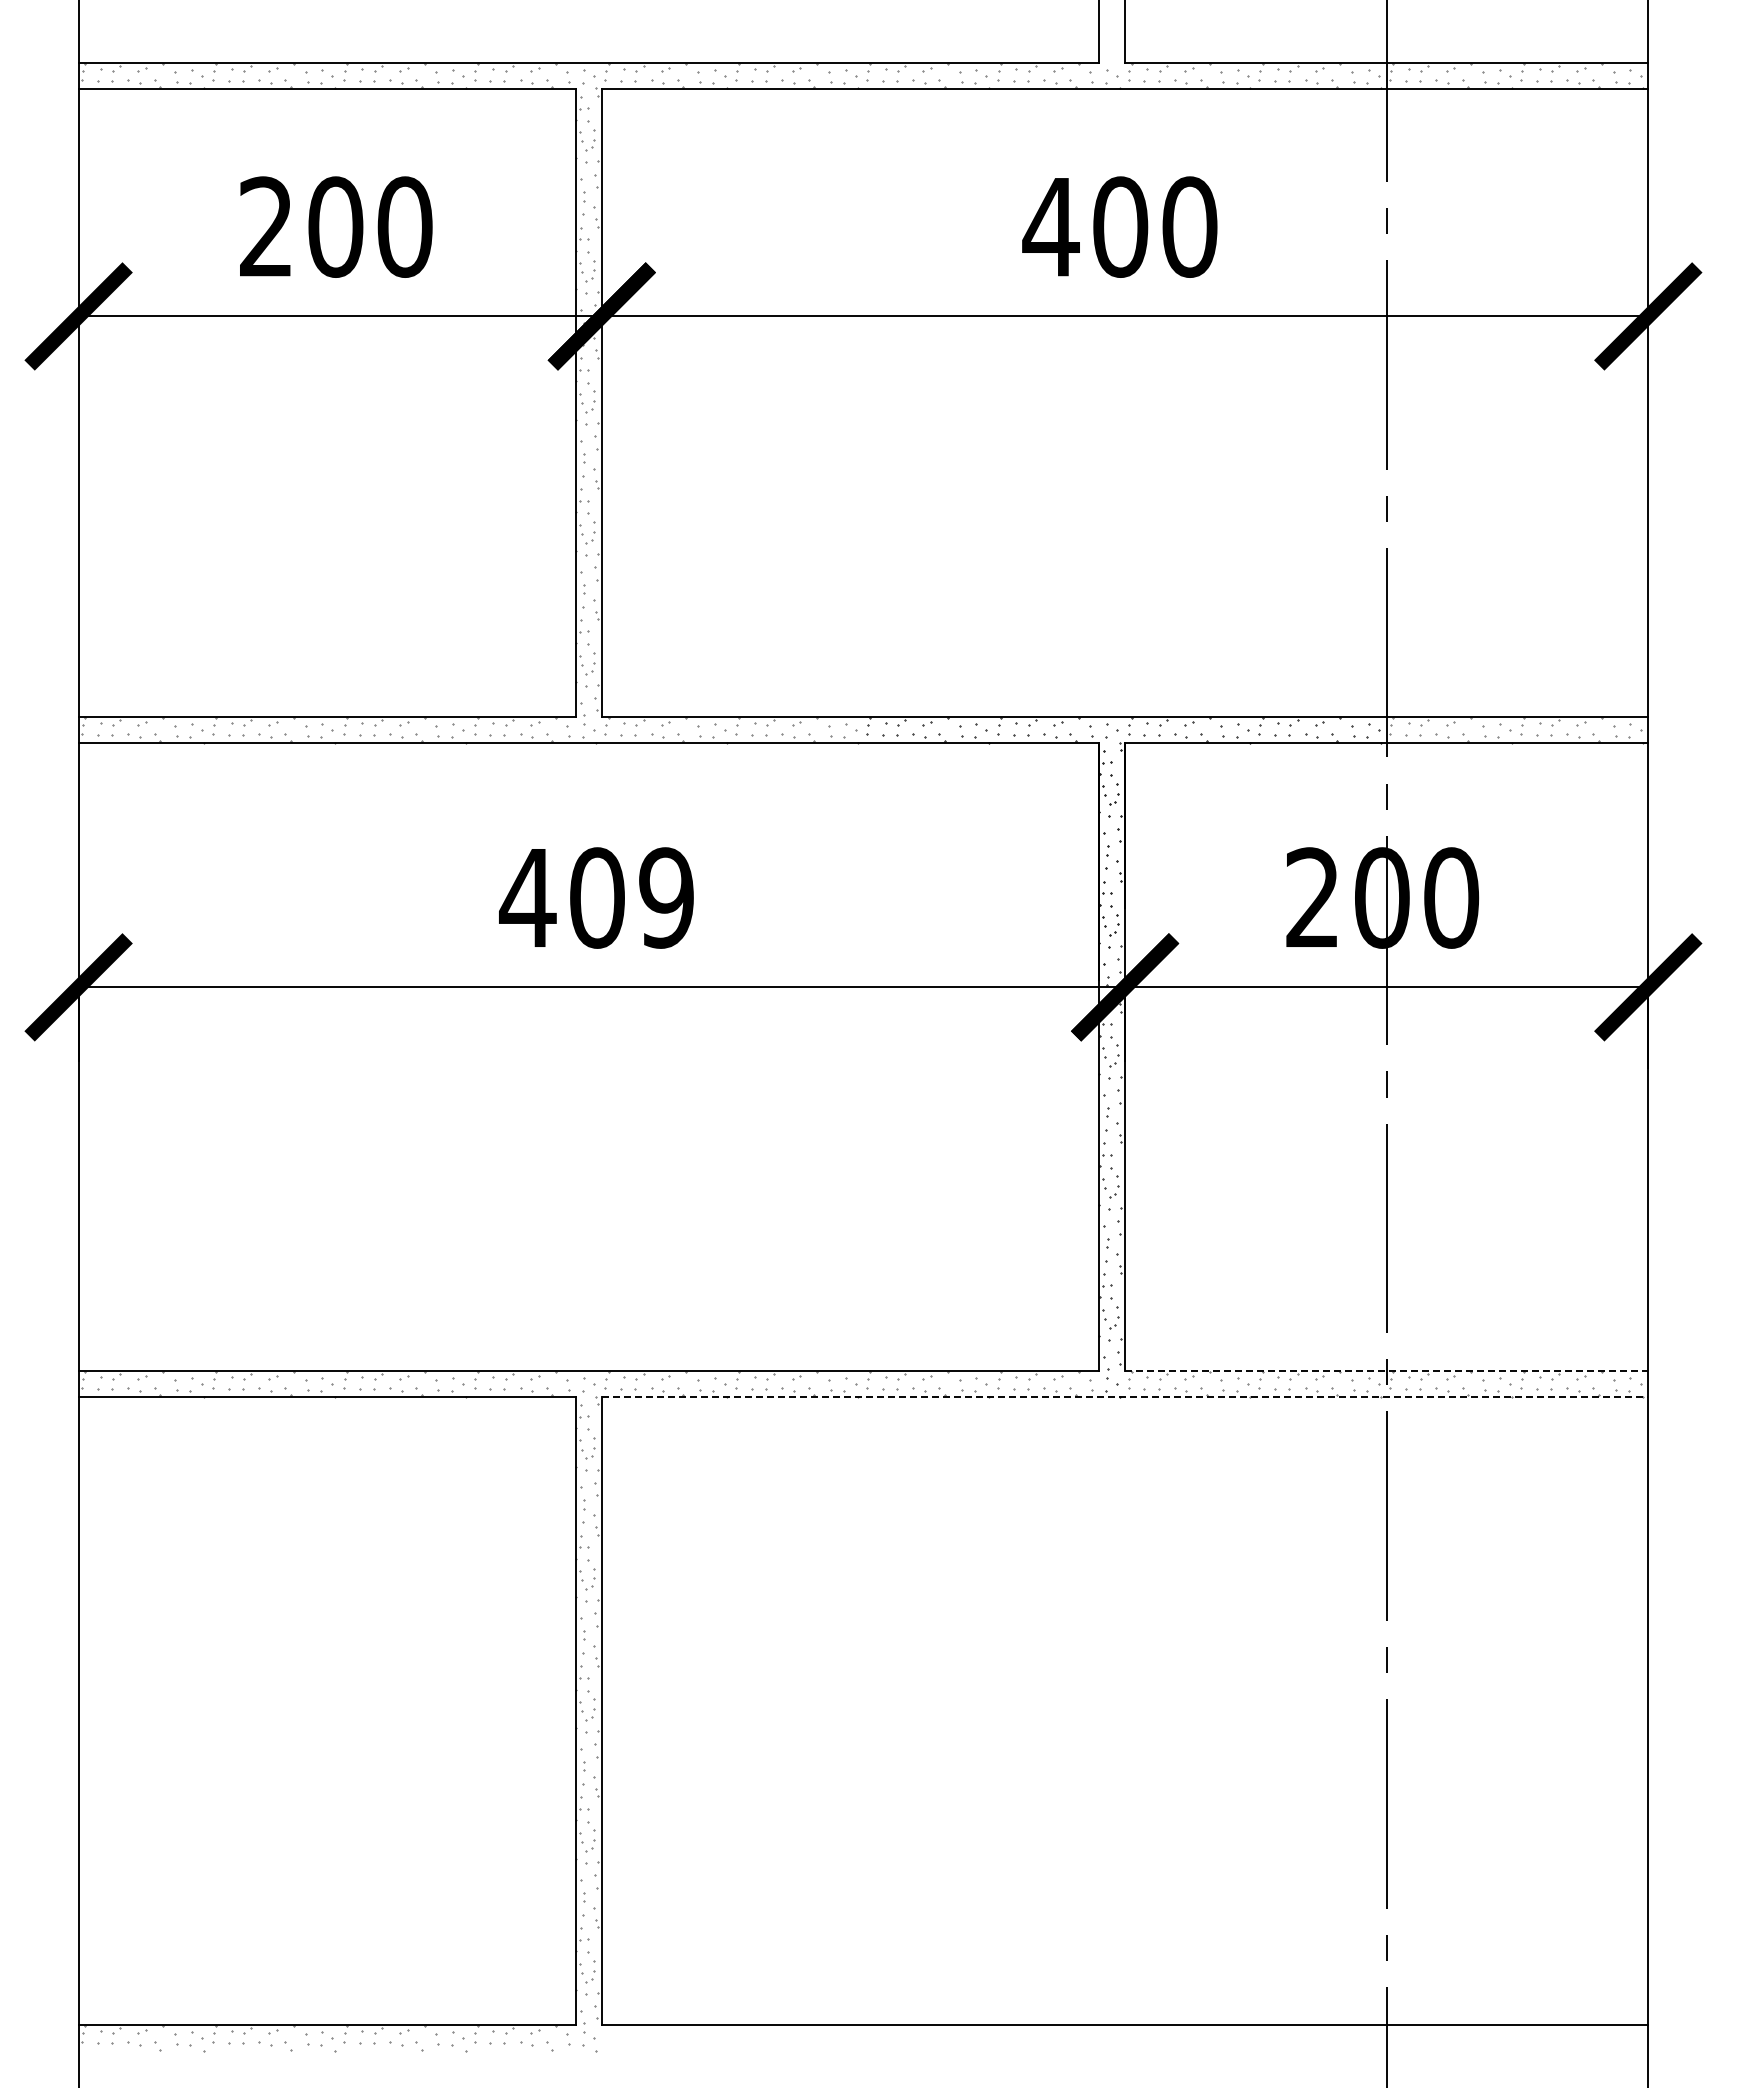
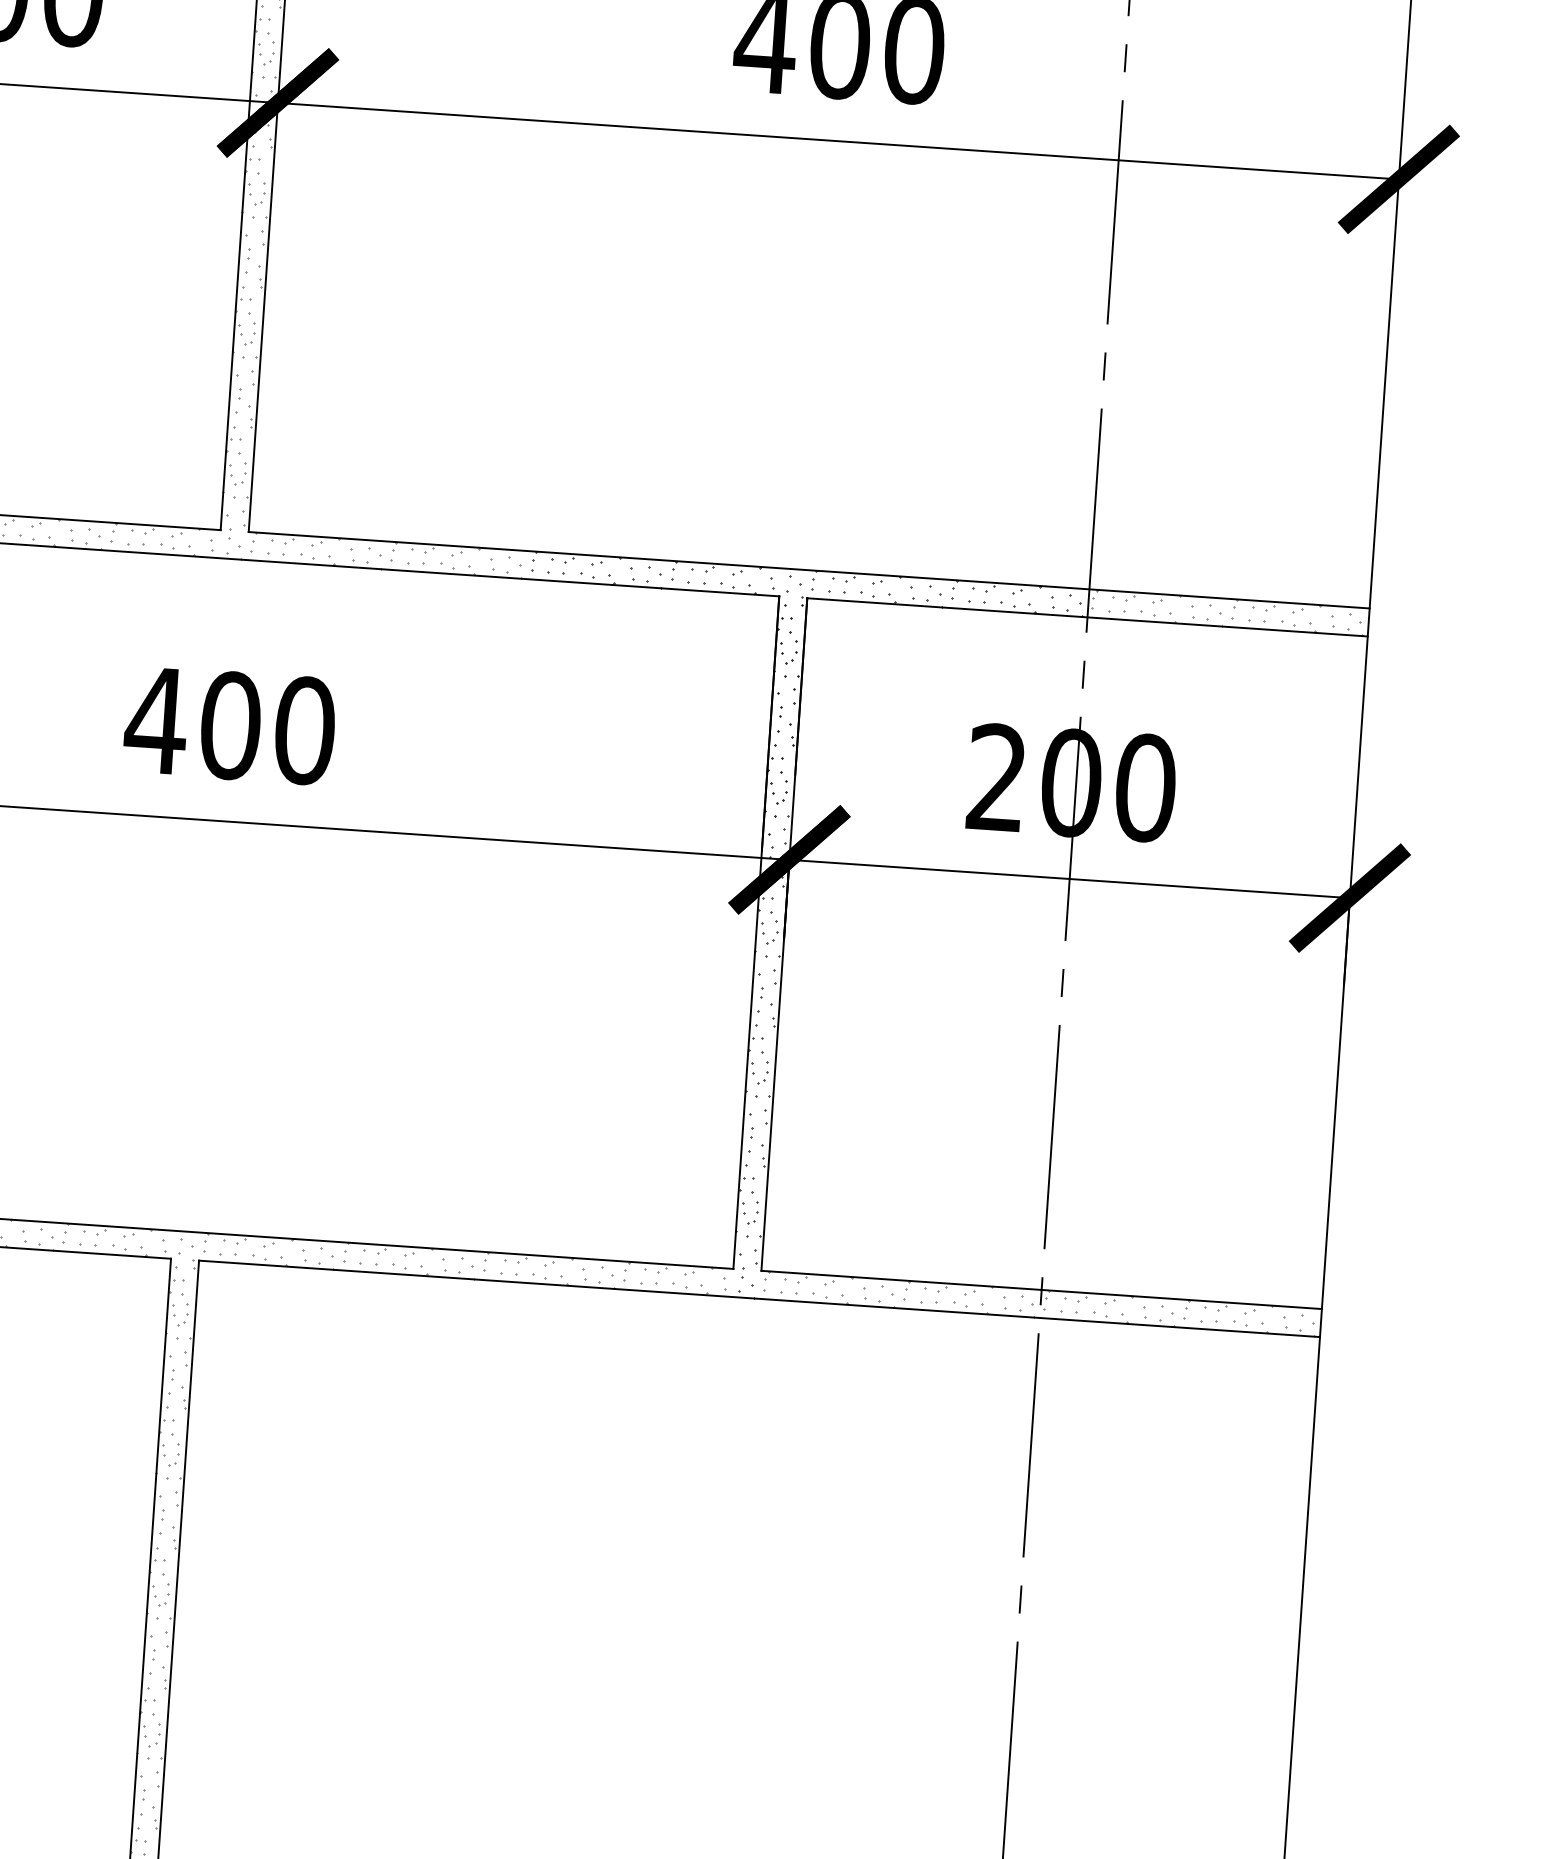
text: (666, 897) -> (304, 730), 409 -> 400
line: (1386, 1370) -> (1041, 1289), dashed -> solid
line: (1125, 1397) -> (759, 1299), dashed -> solid

